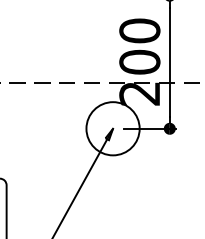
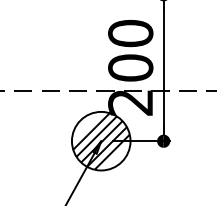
hatch: (113, 128) -> (101, 140), added

